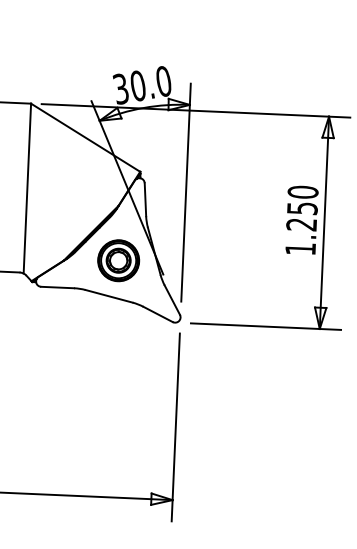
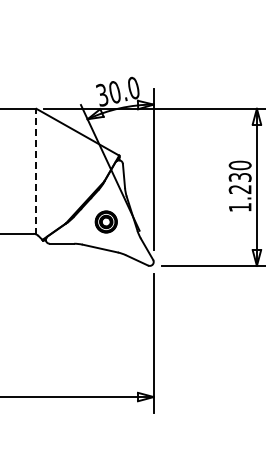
line: (27, 188) -> (36, 171), solid -> dashed
text: (301, 208) -> (239, 177), 1.250 -> 1.230
part: (119, 260) -> (106, 221), size x0.7

